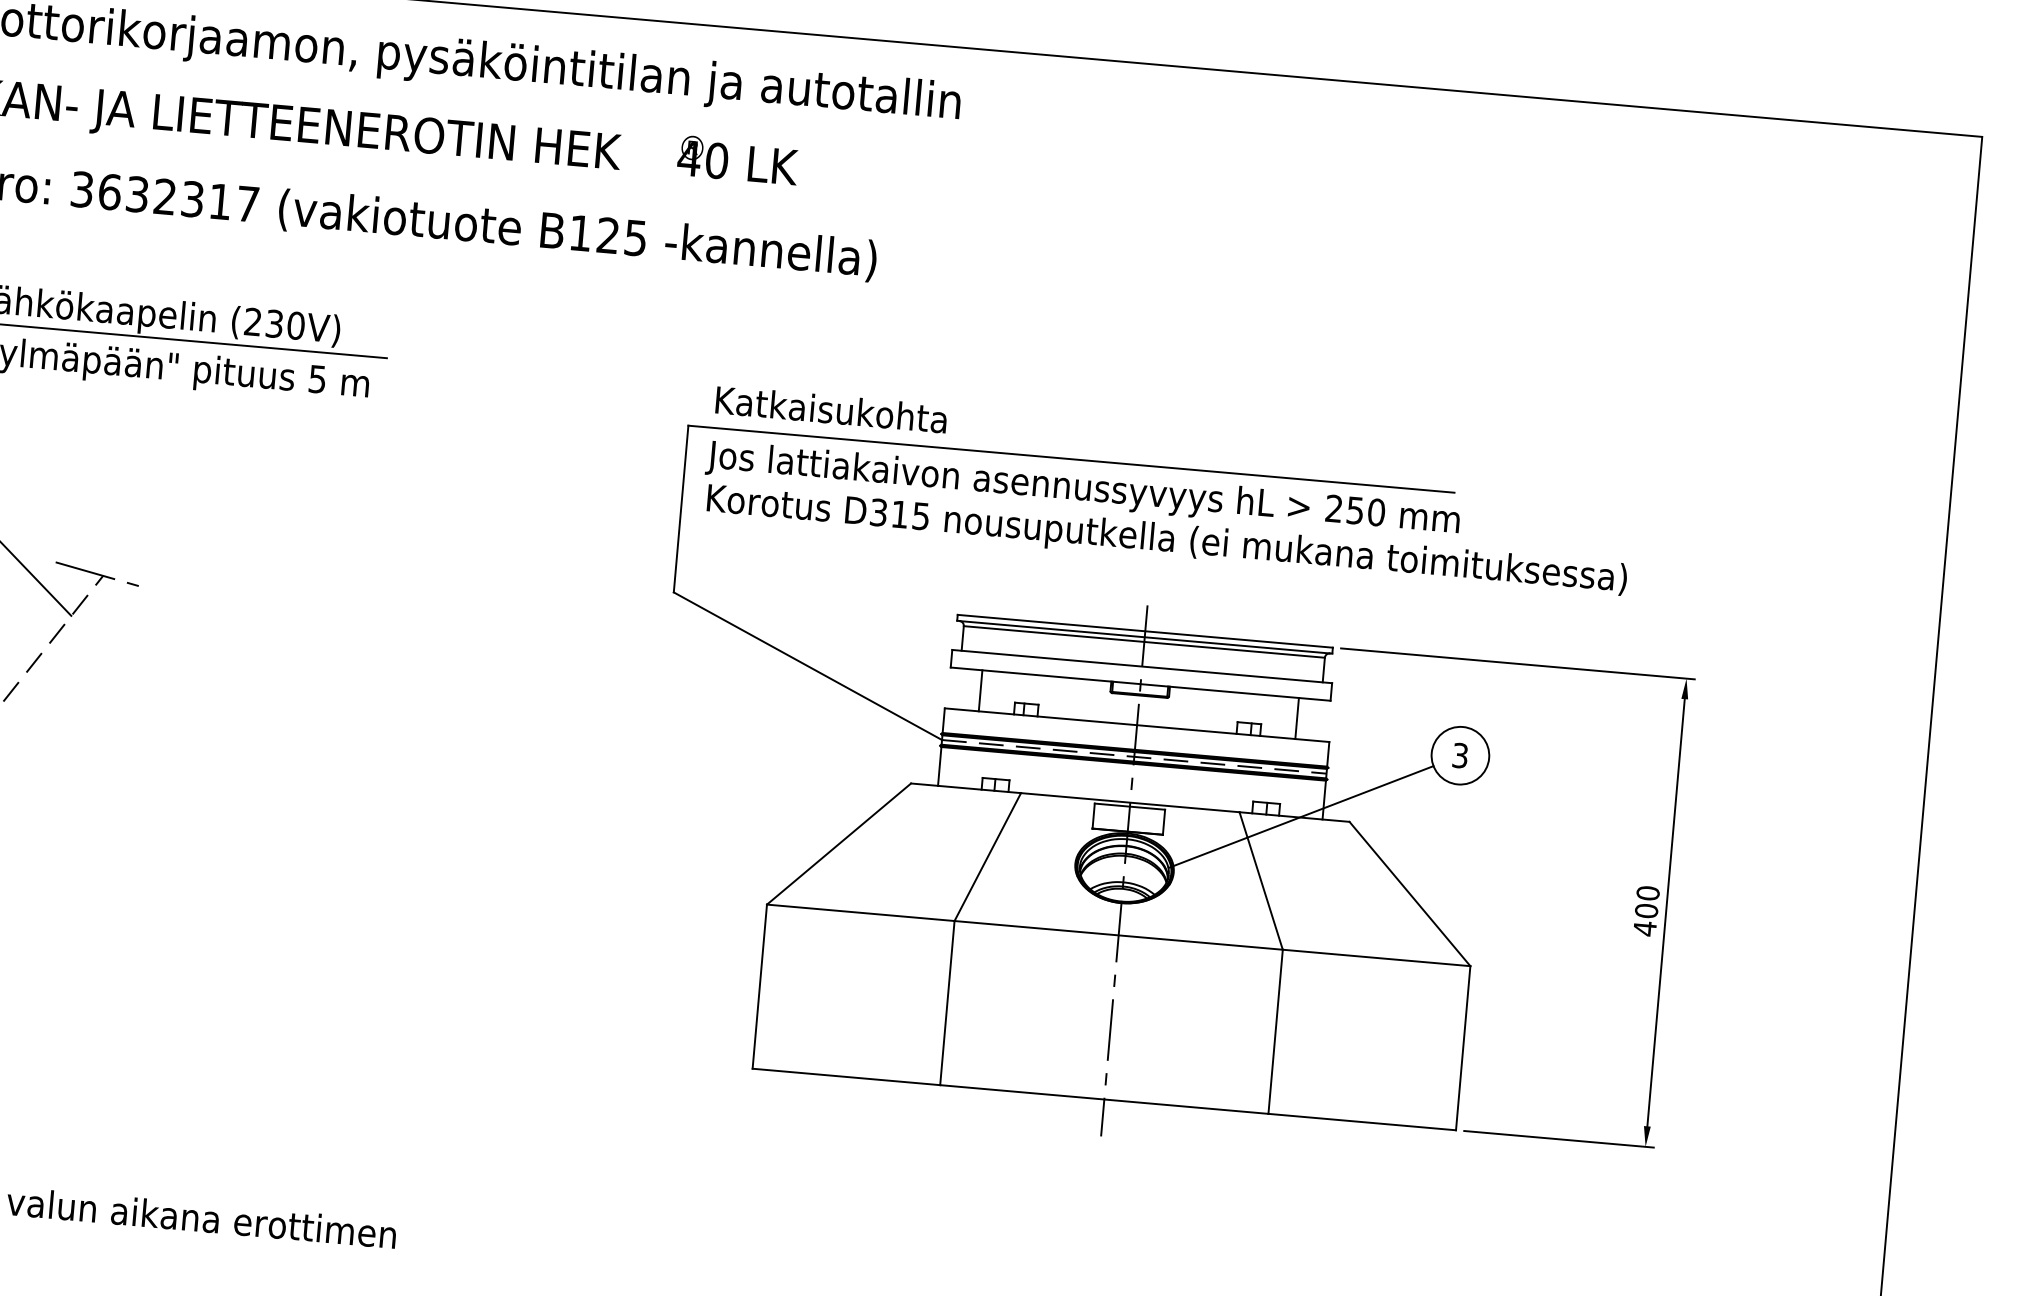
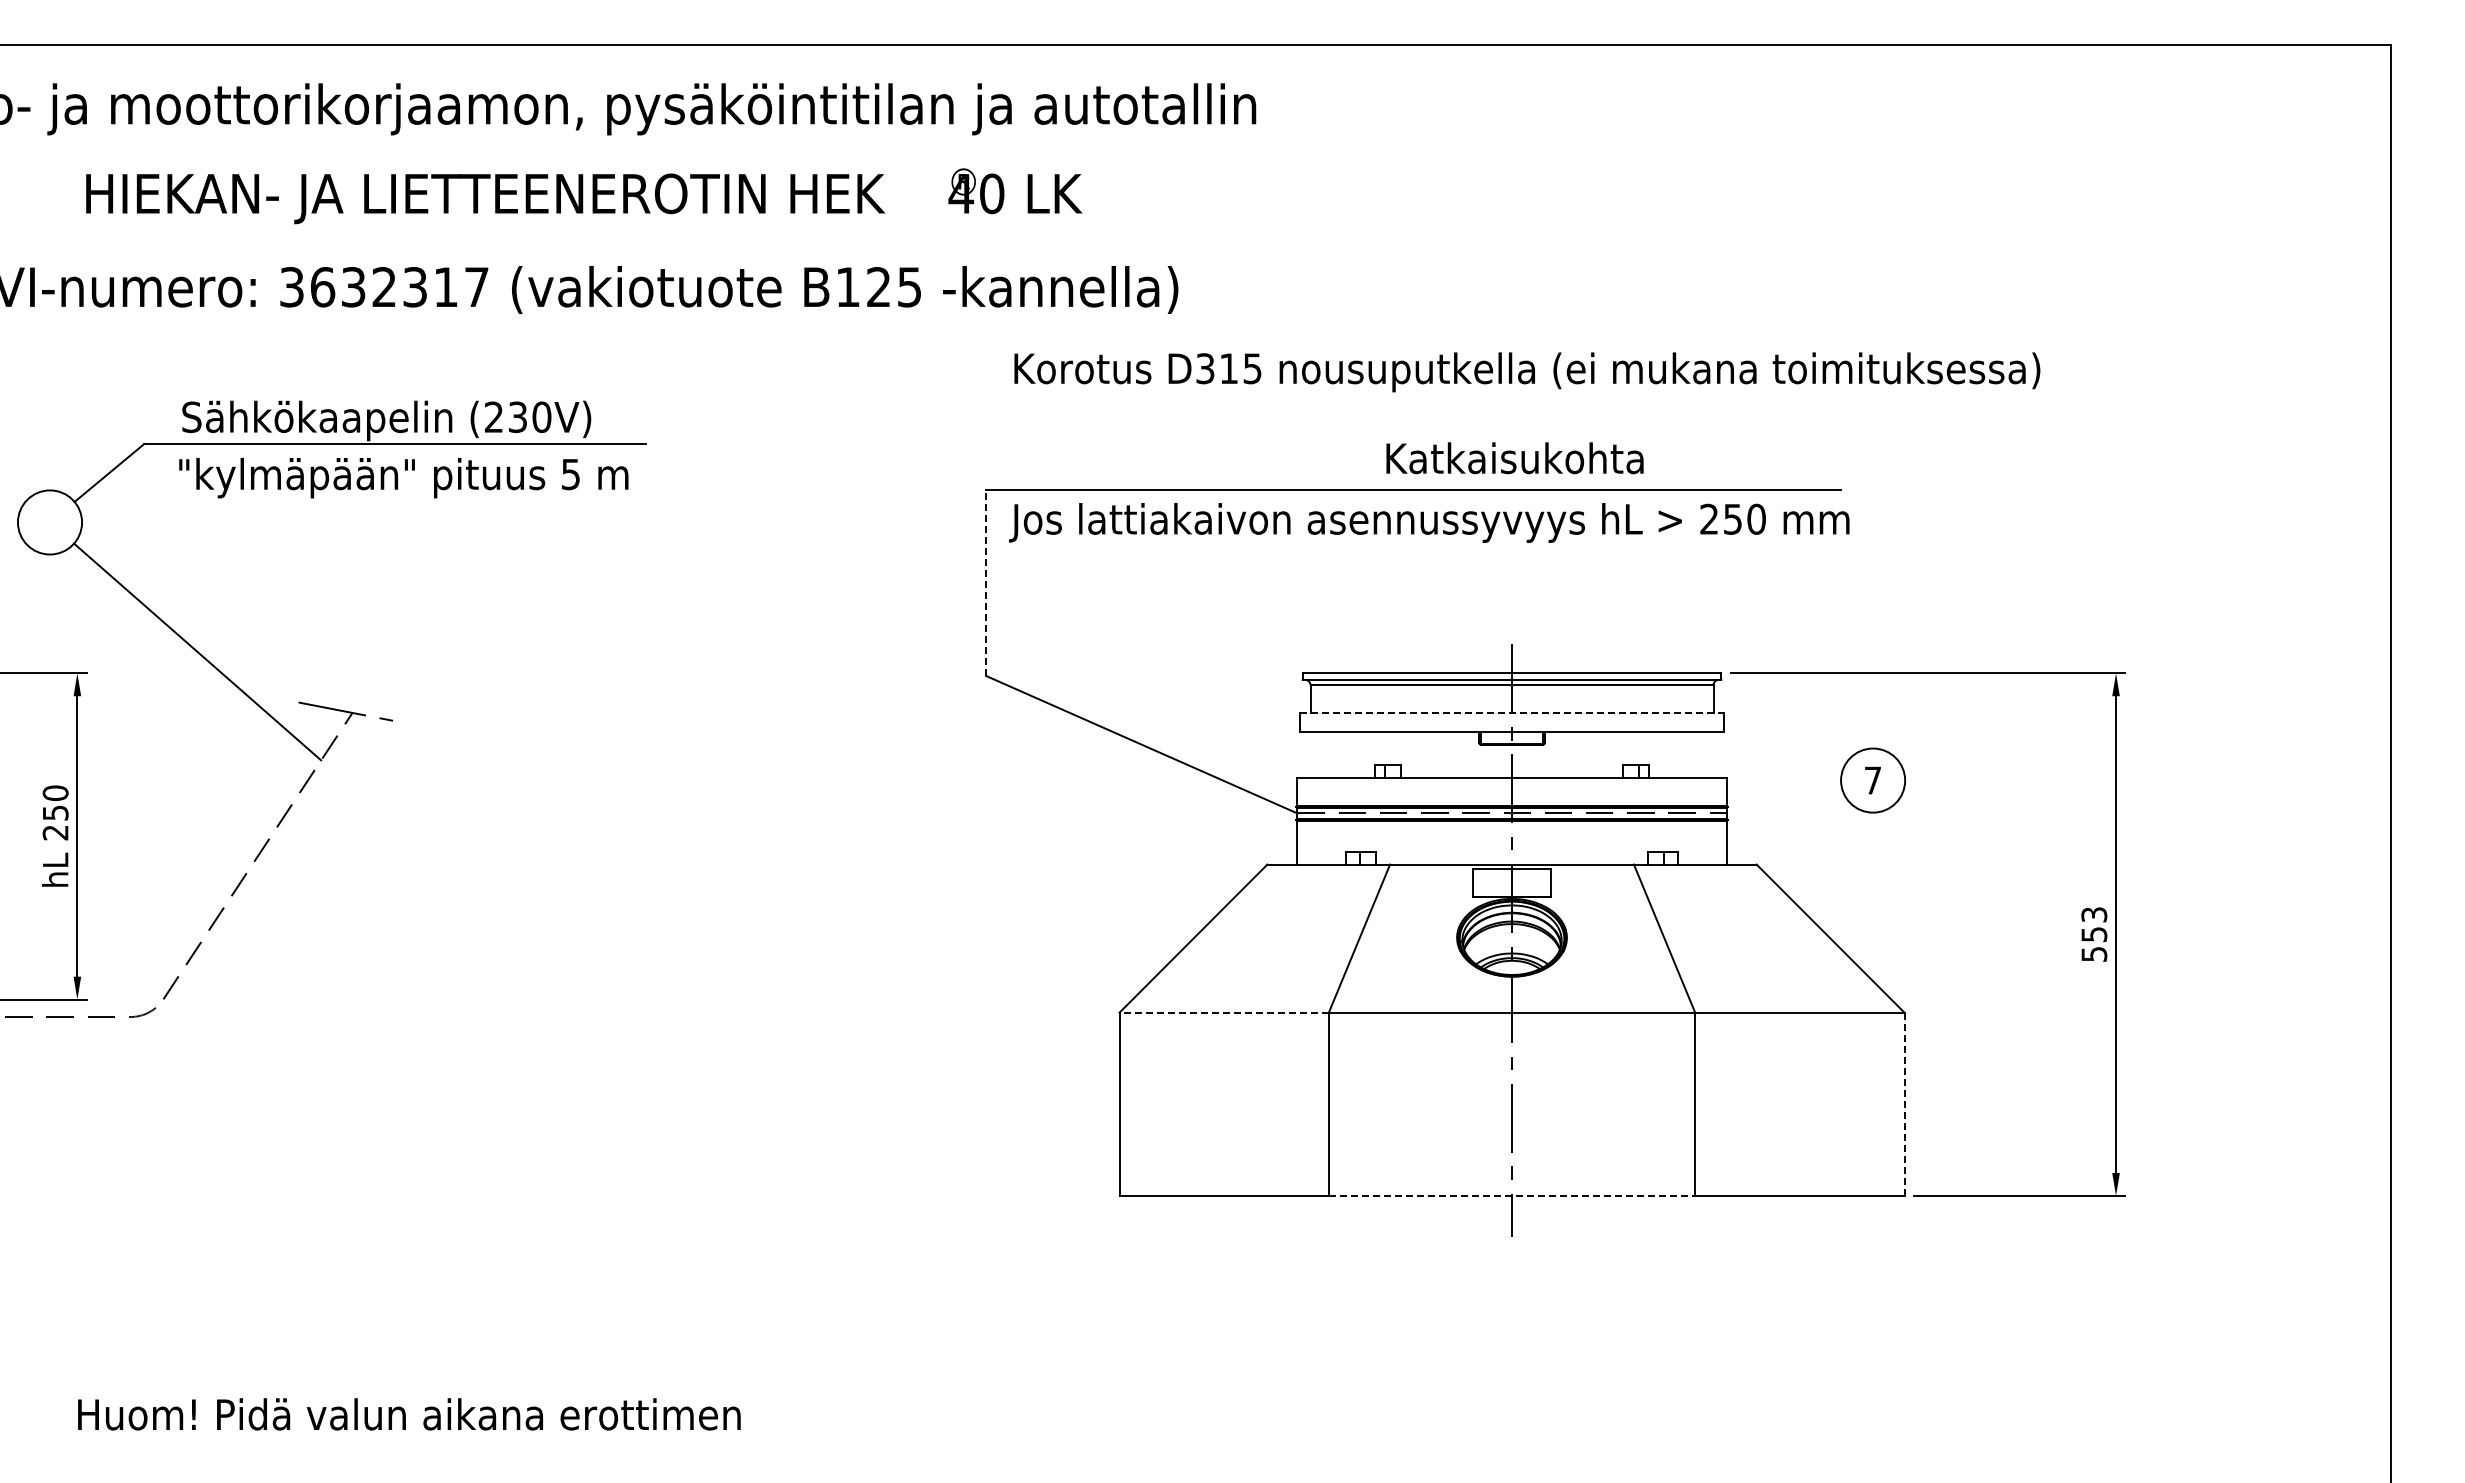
text: (831, 409) -> (1514, 458), moved
line: (681, 508) -> (986, 582), solid -> dashed
text: (1167, 541) -> (1527, 372), moved
line: (1142, 666) -> (1512, 712), solid -> dashed
line: (980, 691) -> (1335, 755), removed
line: (1296, 718) -> (1688, 755), removed
text: (1460, 755) -> (1873, 780), 3 -> 7
line: (1301, 816) -> (1702, 863), removed
text: (1646, 910) -> (2094, 934), 400 -> 553
line: (861, 912) -> (1224, 1012), solid -> dashed
line: (1463, 1048) -> (1904, 1104), solid -> dashed
line: (1104, 1099) -> (1512, 1195), solid -> dashed

